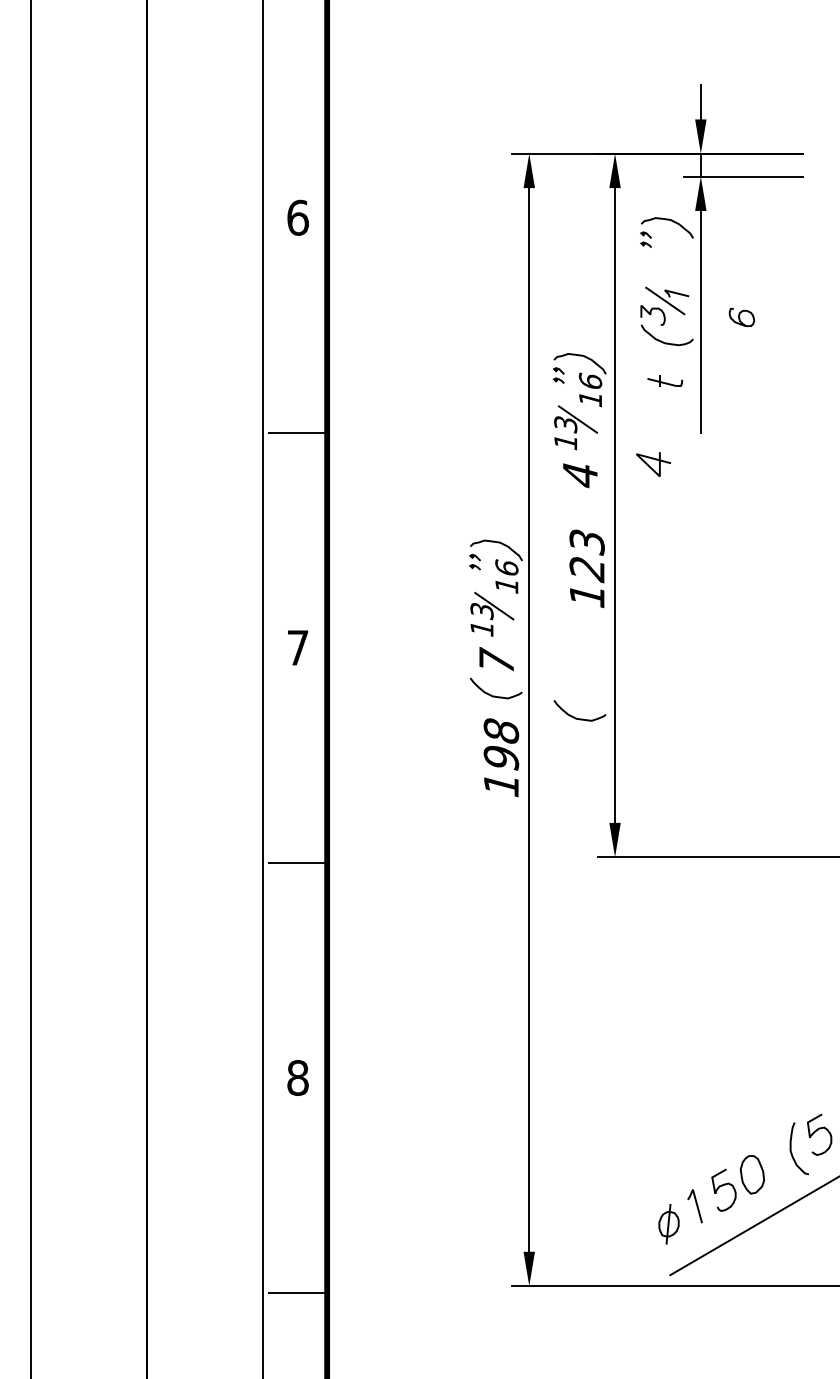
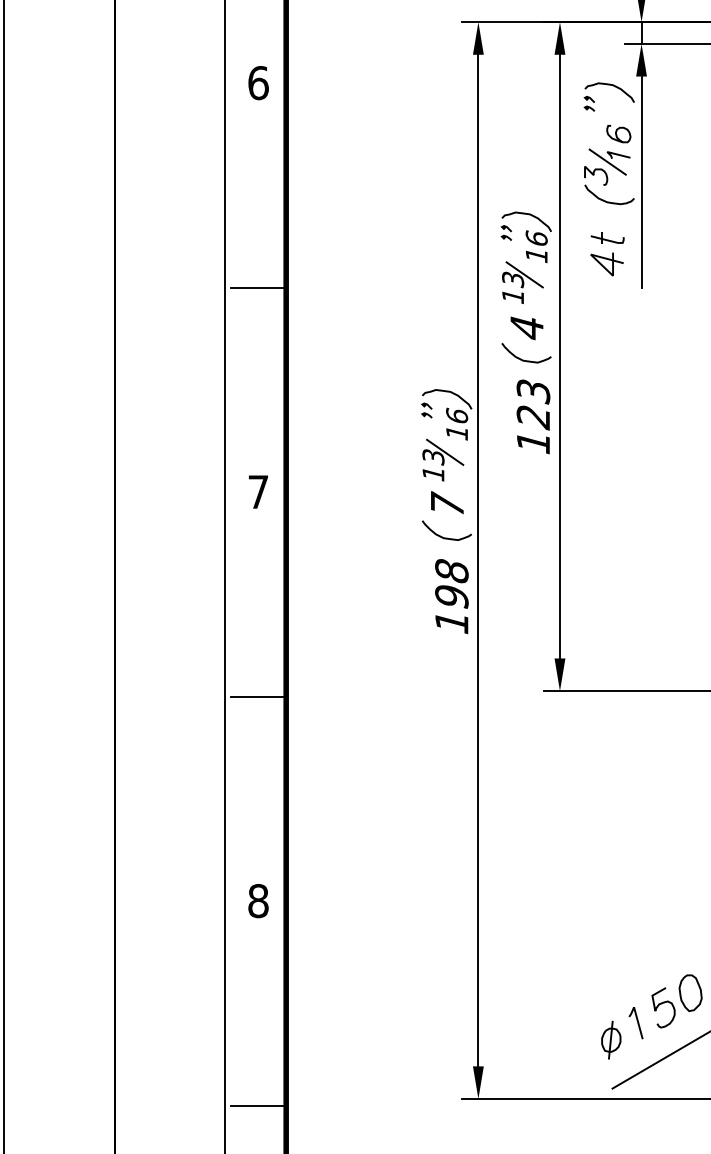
curve: (739, 316) -> (616, 133), moved
part: (653, 464) -> (606, 264), moved
curve: (576, 717) -> (523, 359), moved

